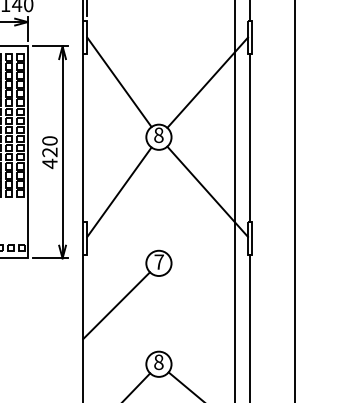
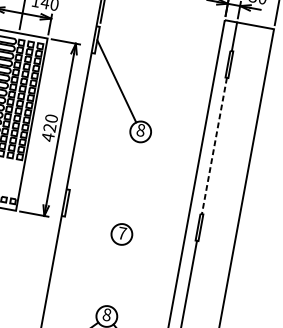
line: (207, 82) -> (188, 94), removed
line: (249, 137) -> (214, 145), solid -> dashed
line: (119, 191) -> (100, 170), removed
line: (207, 191) -> (172, 183), removed
line: (116, 305) -> (81, 262), removed

